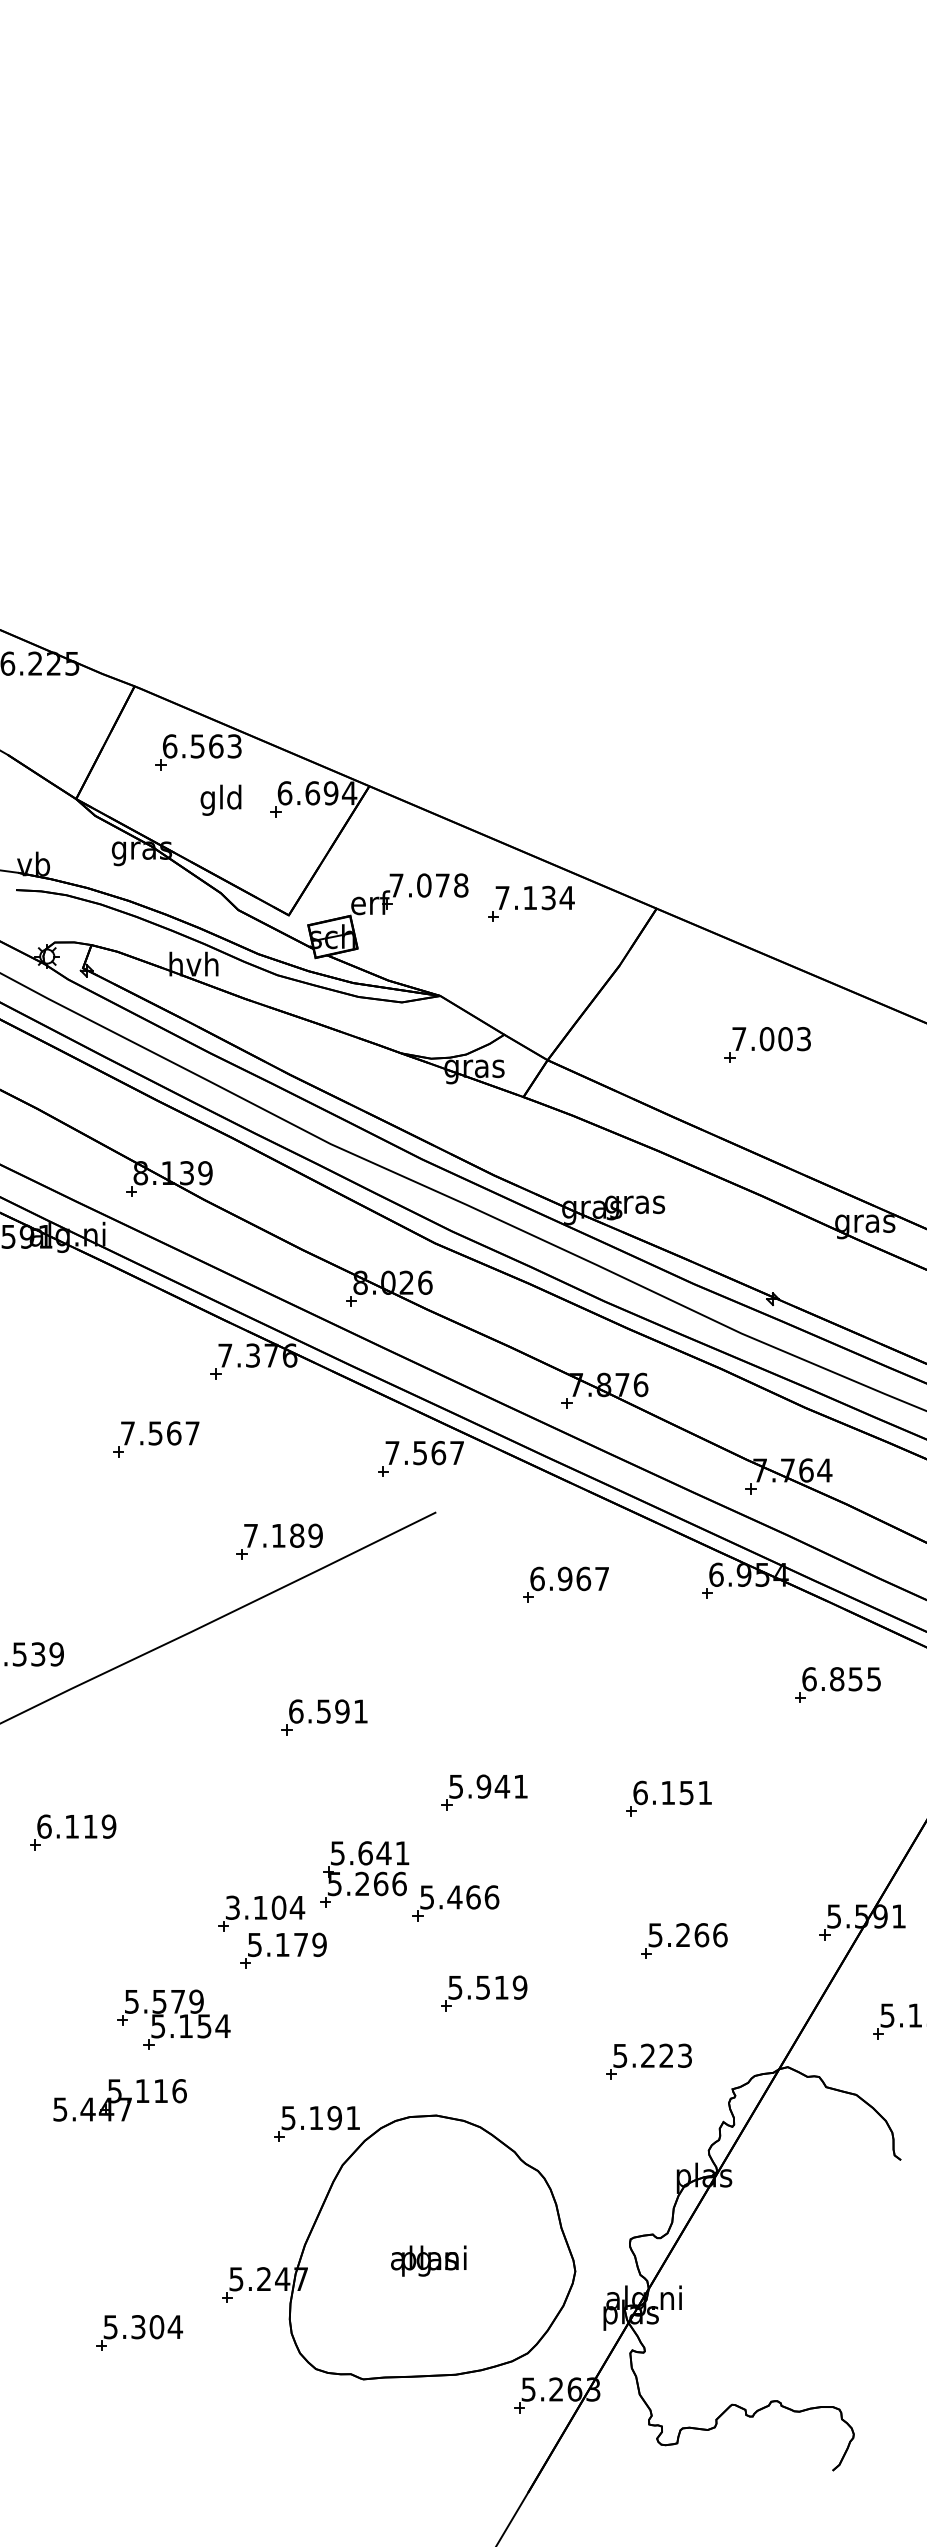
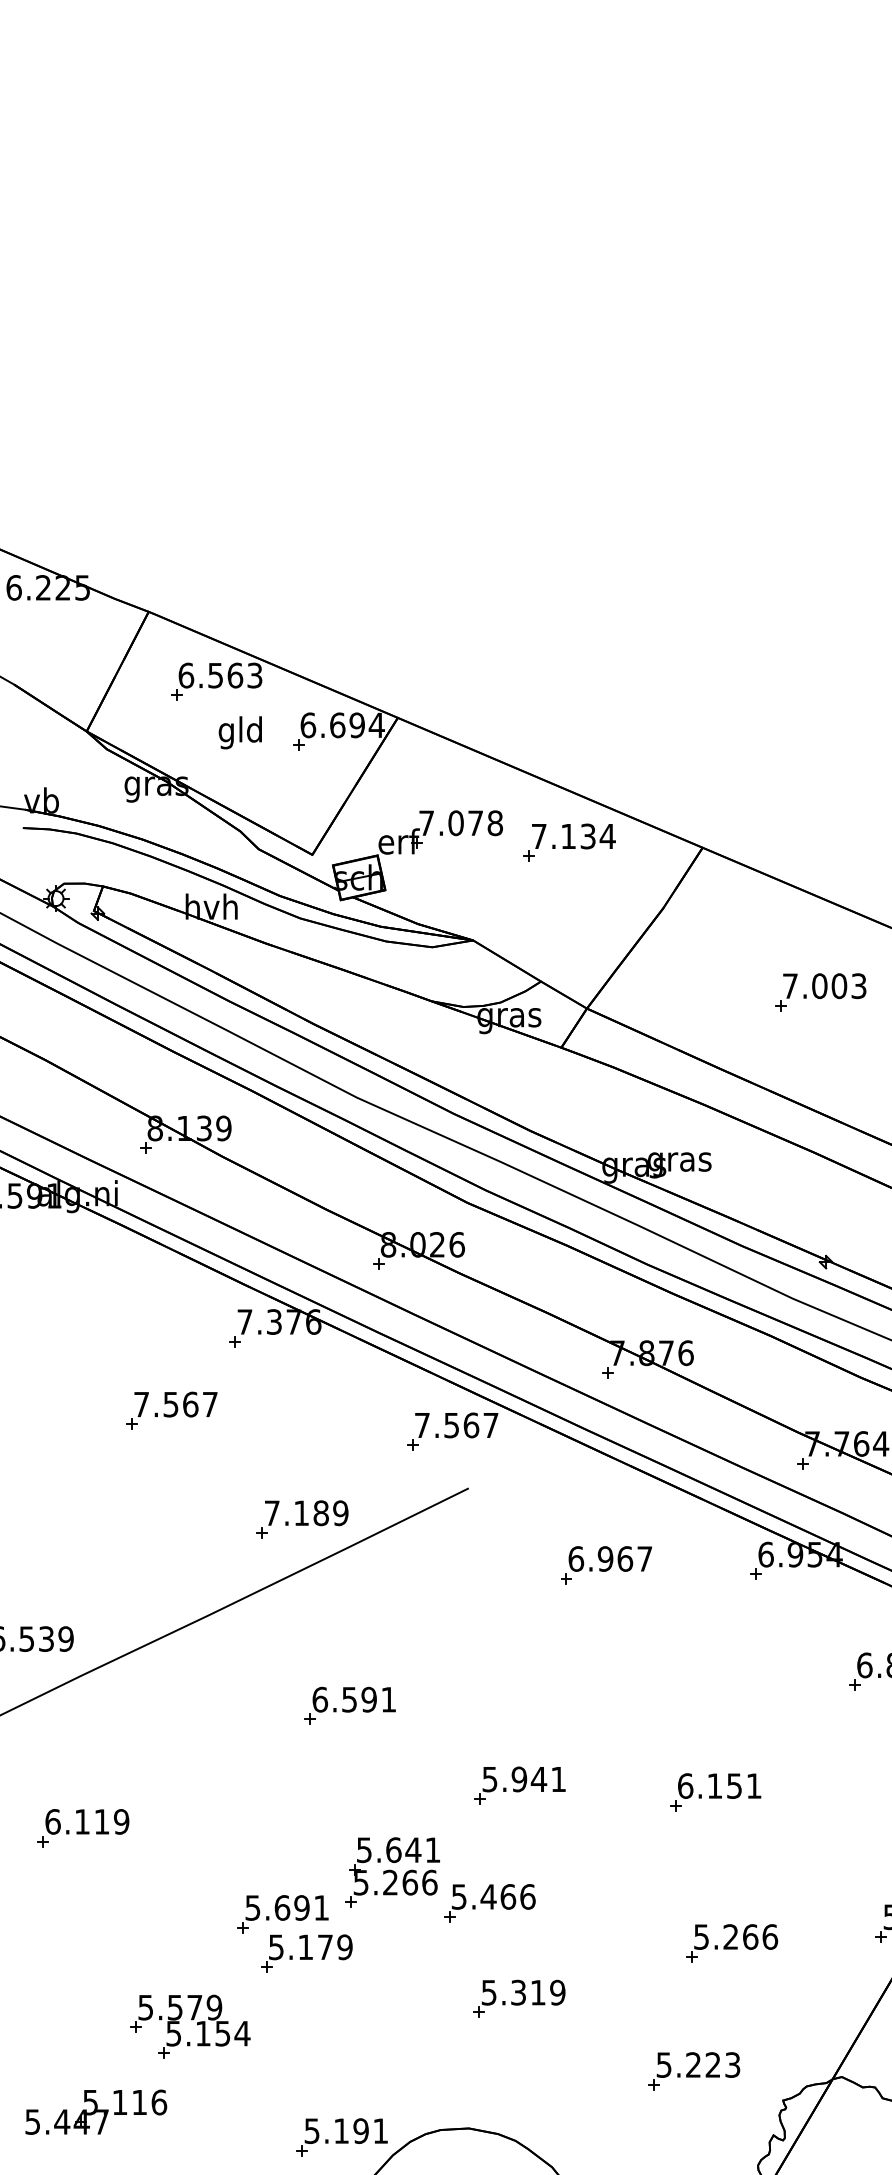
text: (265, 1907) -> (287, 1907), 3.104 -> 5.691
text: (483, 1987) -> (518, 1992), 5.519 -> 5.319
part: (119, 2100) -> (95, 2112), moved

